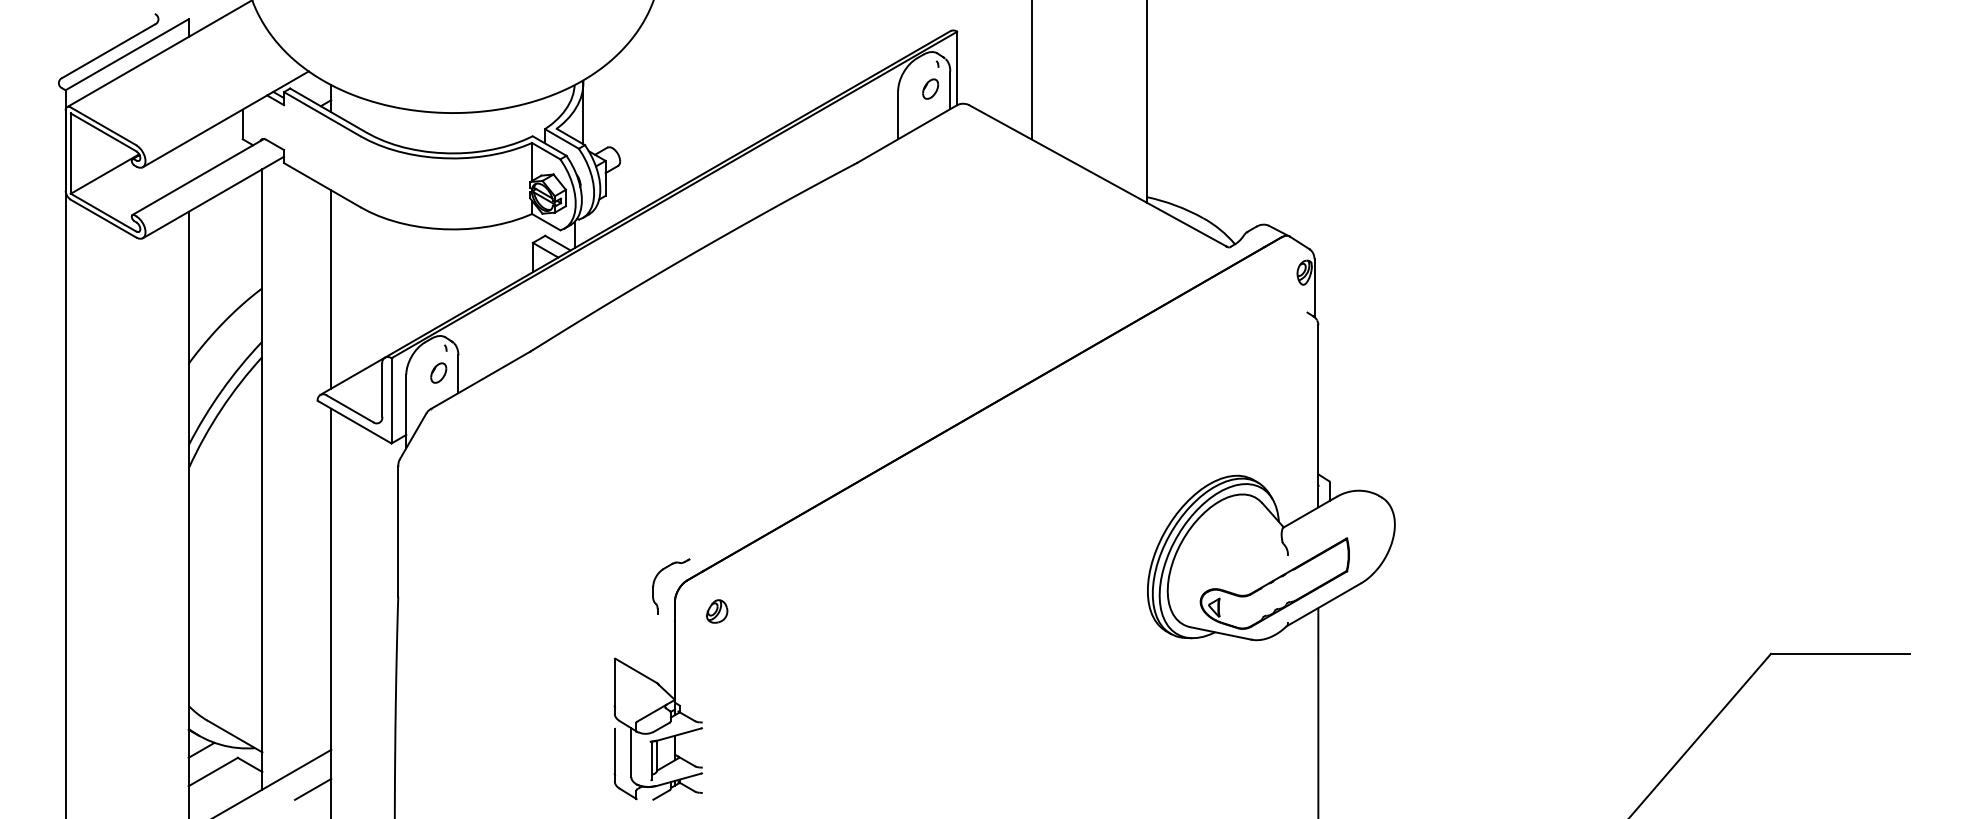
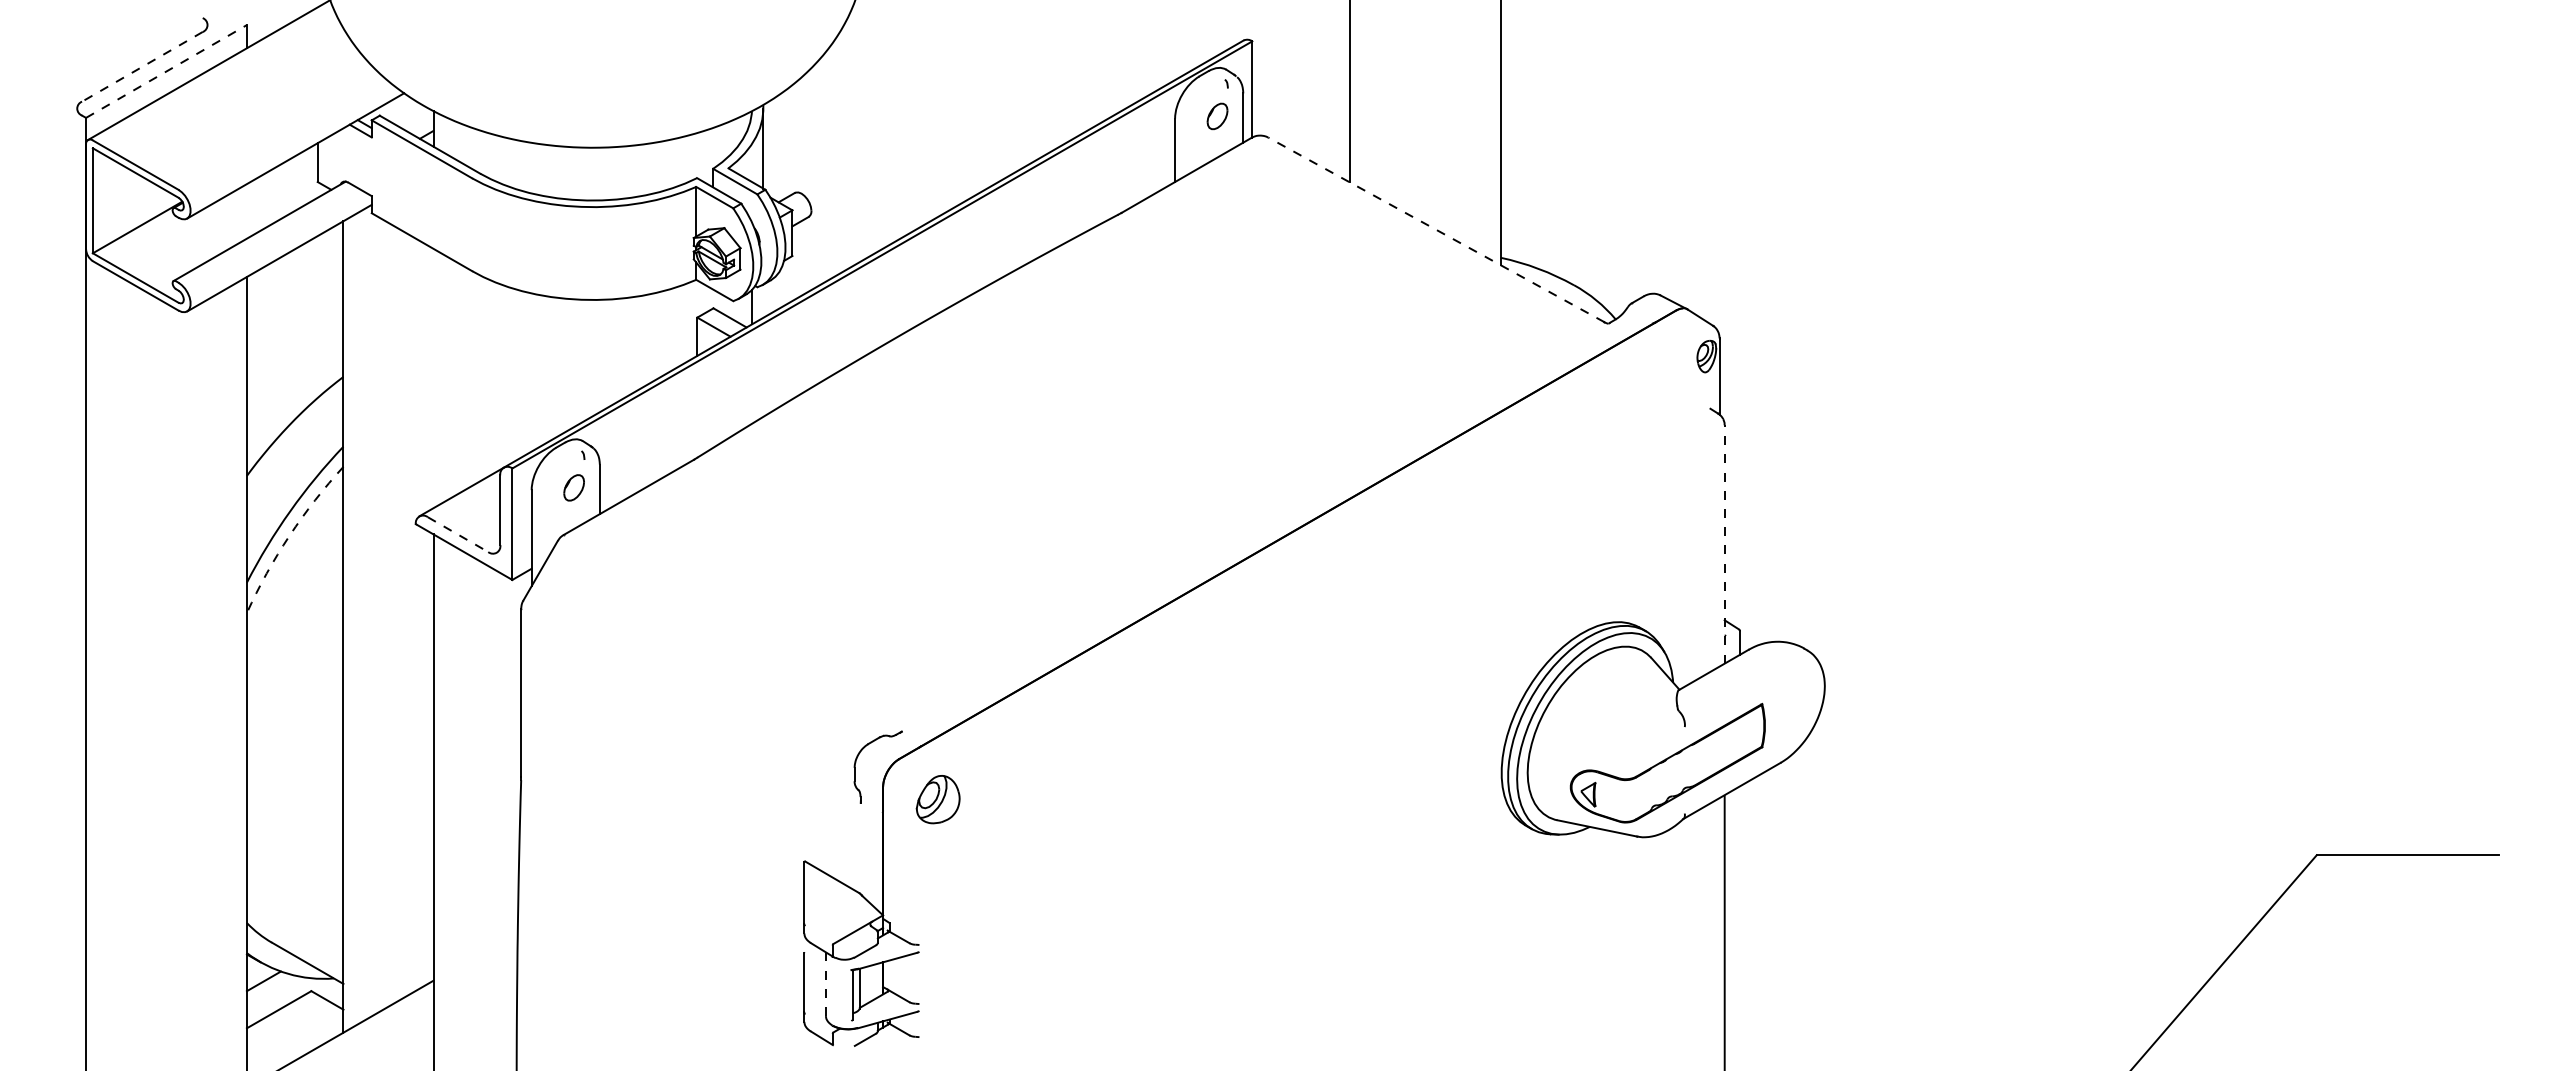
line: (108, 50) -> (142, 66), solid -> dashed
line: (127, 54) -> (166, 71), solid -> dashed
line: (1098, 175) -> (1436, 229), solid -> dashed
line: (331, 289) -> (433, 378), removed
line: (350, 408) -> (458, 534), solid -> dashed
arc: (221, 409) -> (289, 535), solid -> dashed
line: (1318, 415) -> (1724, 543), solid -> dashed
part: (717, 611) -> (938, 799), size x1.6
line: (630, 752) -> (825, 984), solid -> dashed
line: (312, 789) -> (409, 1032), removed

